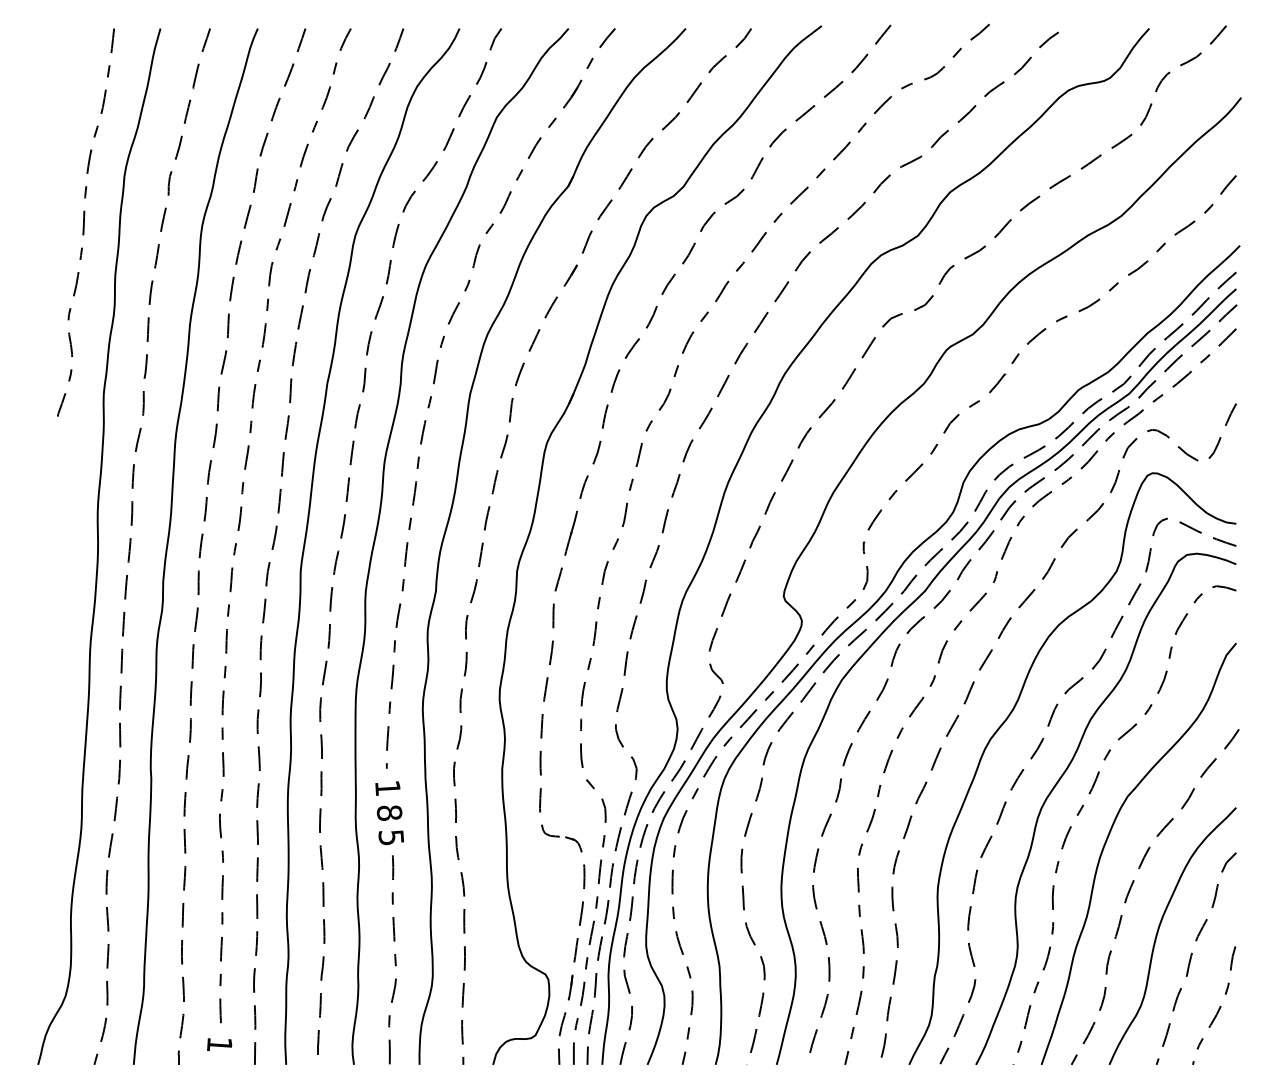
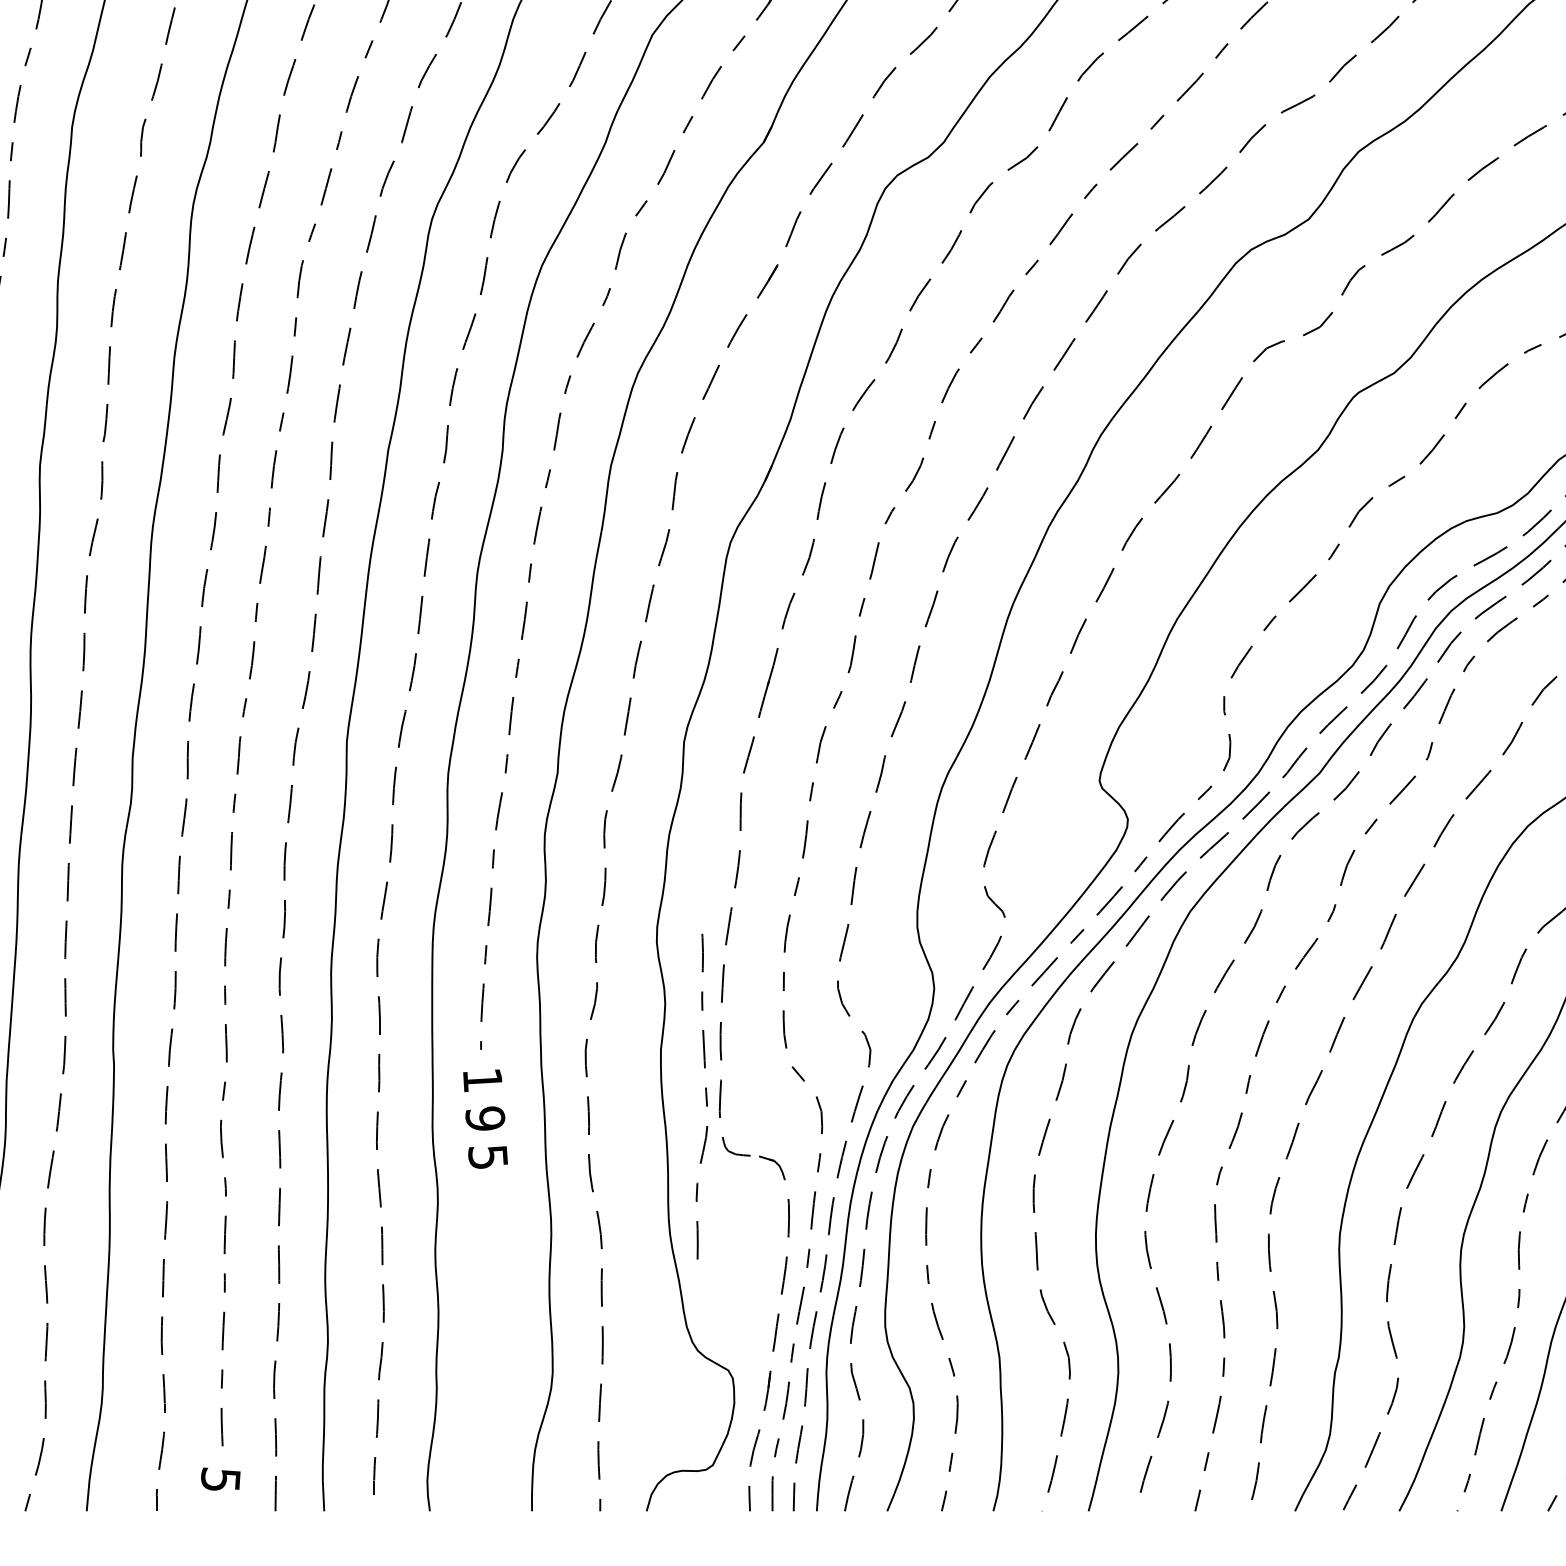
text: (389, 812) -> (485, 1118), 8 -> 9
curve: (394, 959) -> (704, 1096), moved
text: (219, 1043) -> (220, 1477), 1 -> 5

